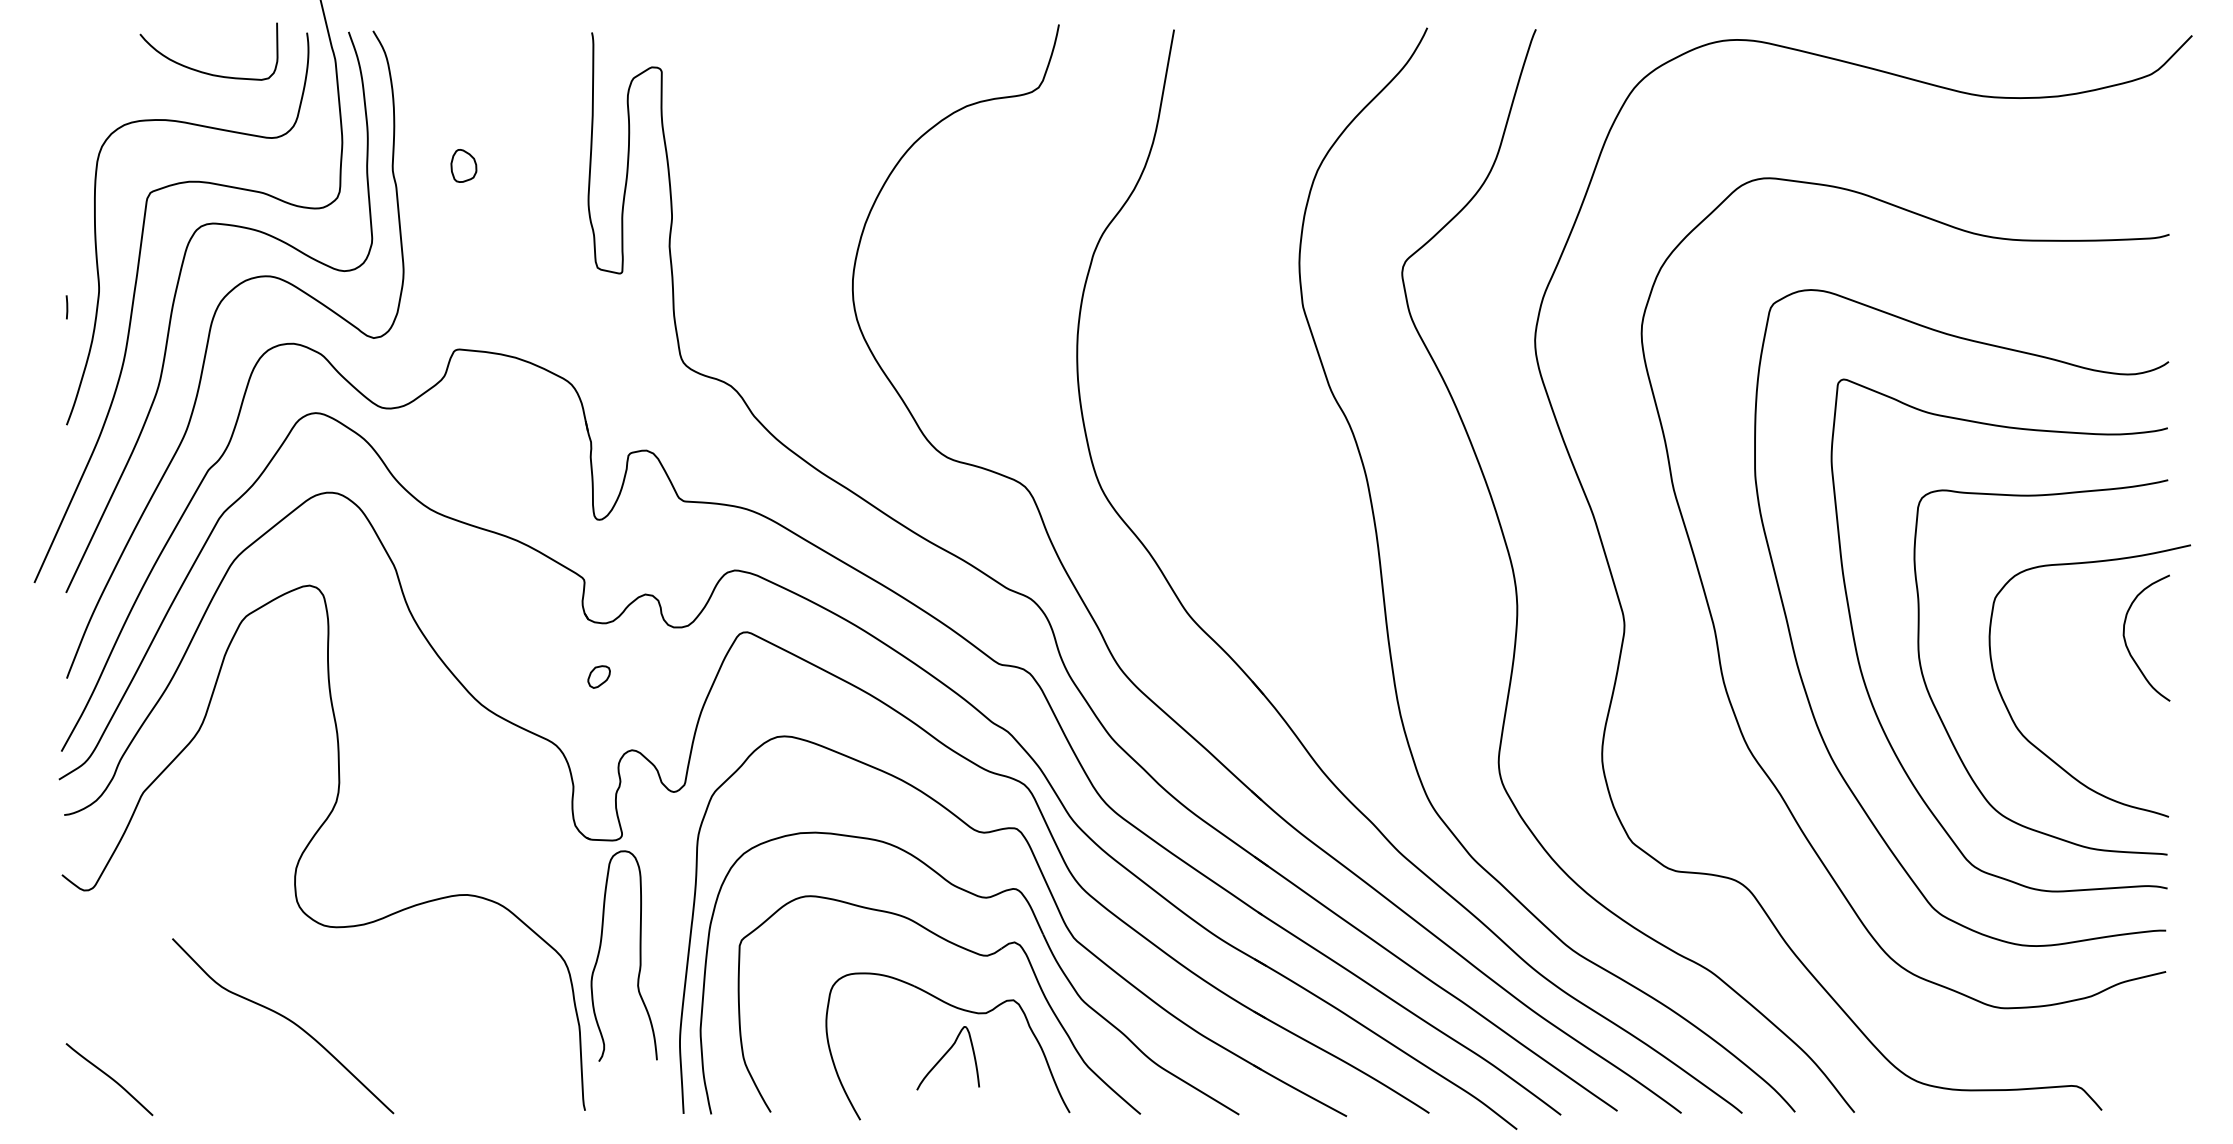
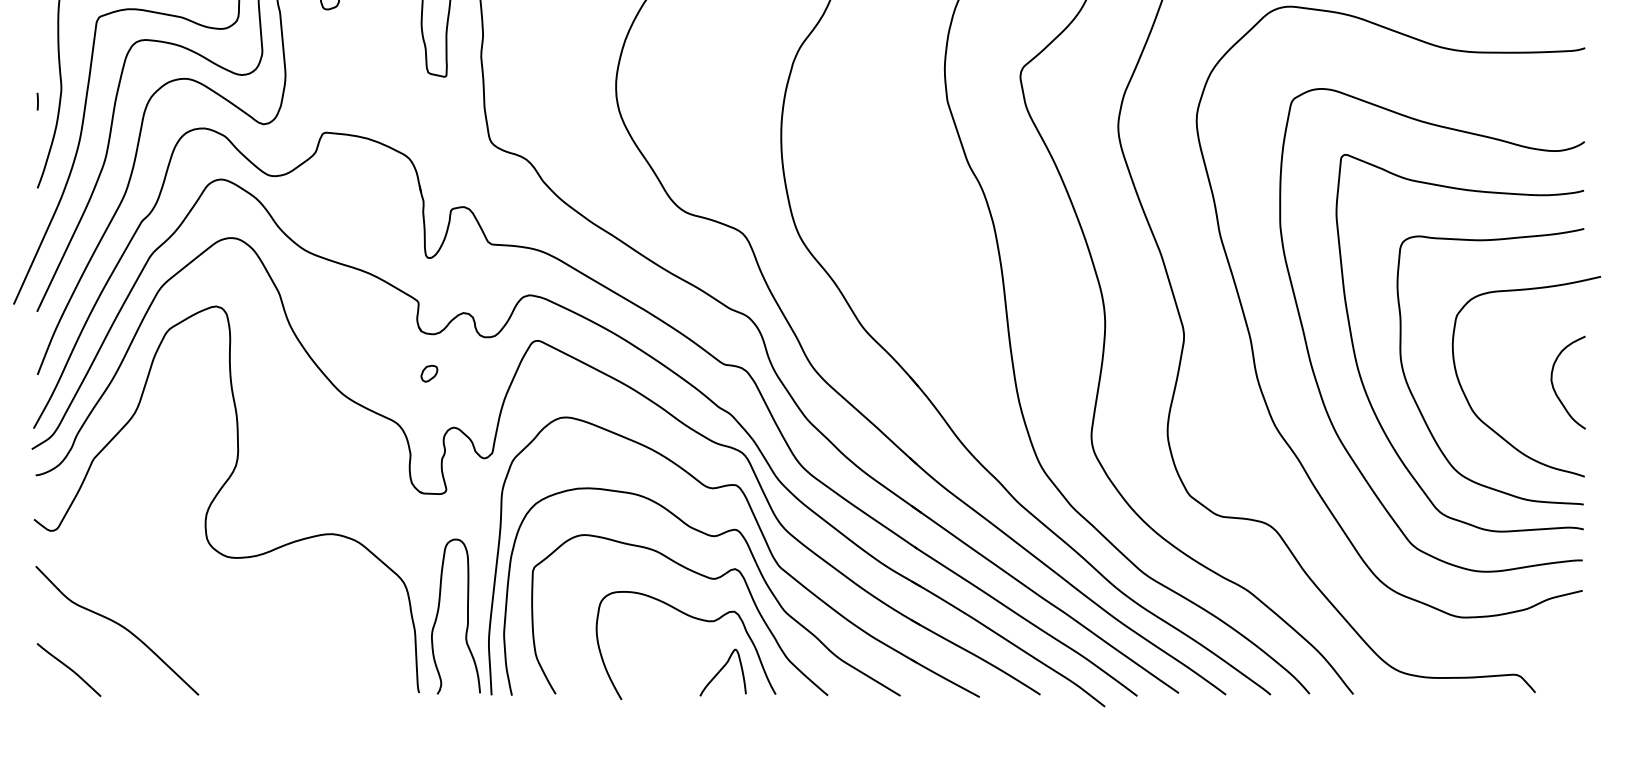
curve: (2126, 641) -> (1553, 385), moved
curve: (639, 955) -> (467, 616), moved
curve: (286, 1019) -> (119, 625), moved
part: (948, 1058) -> (723, 672), moved

